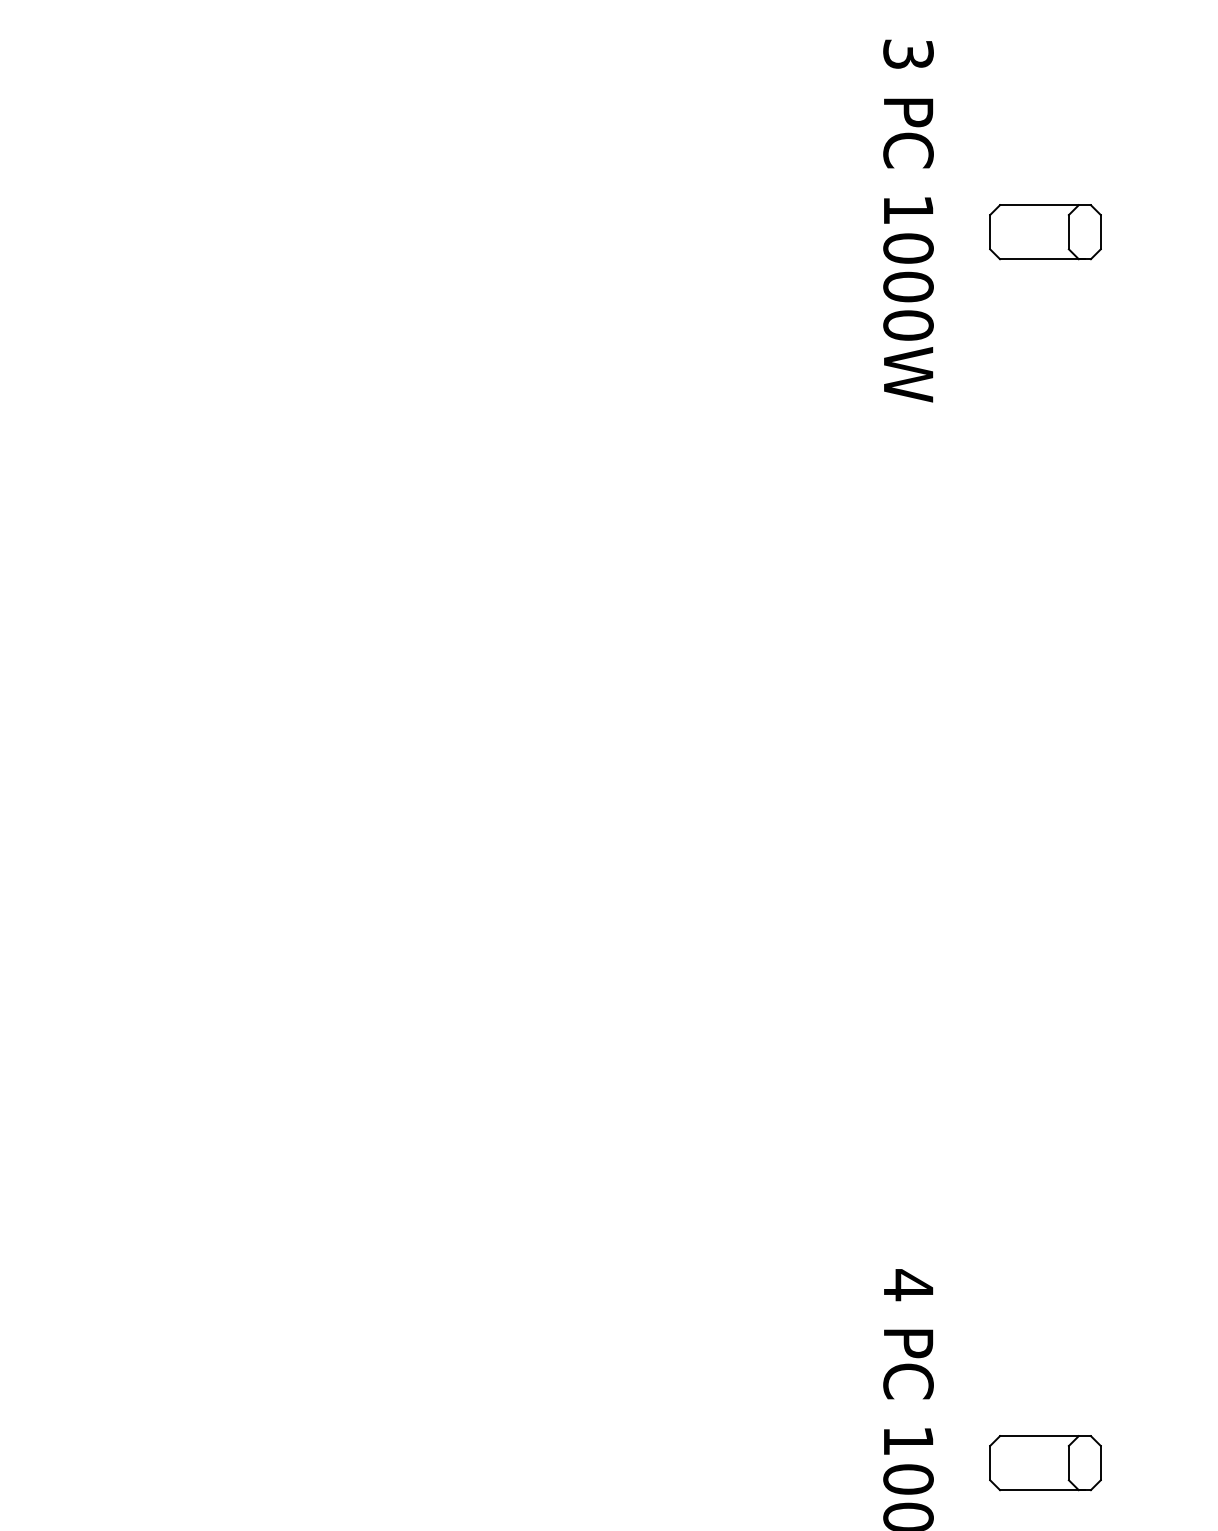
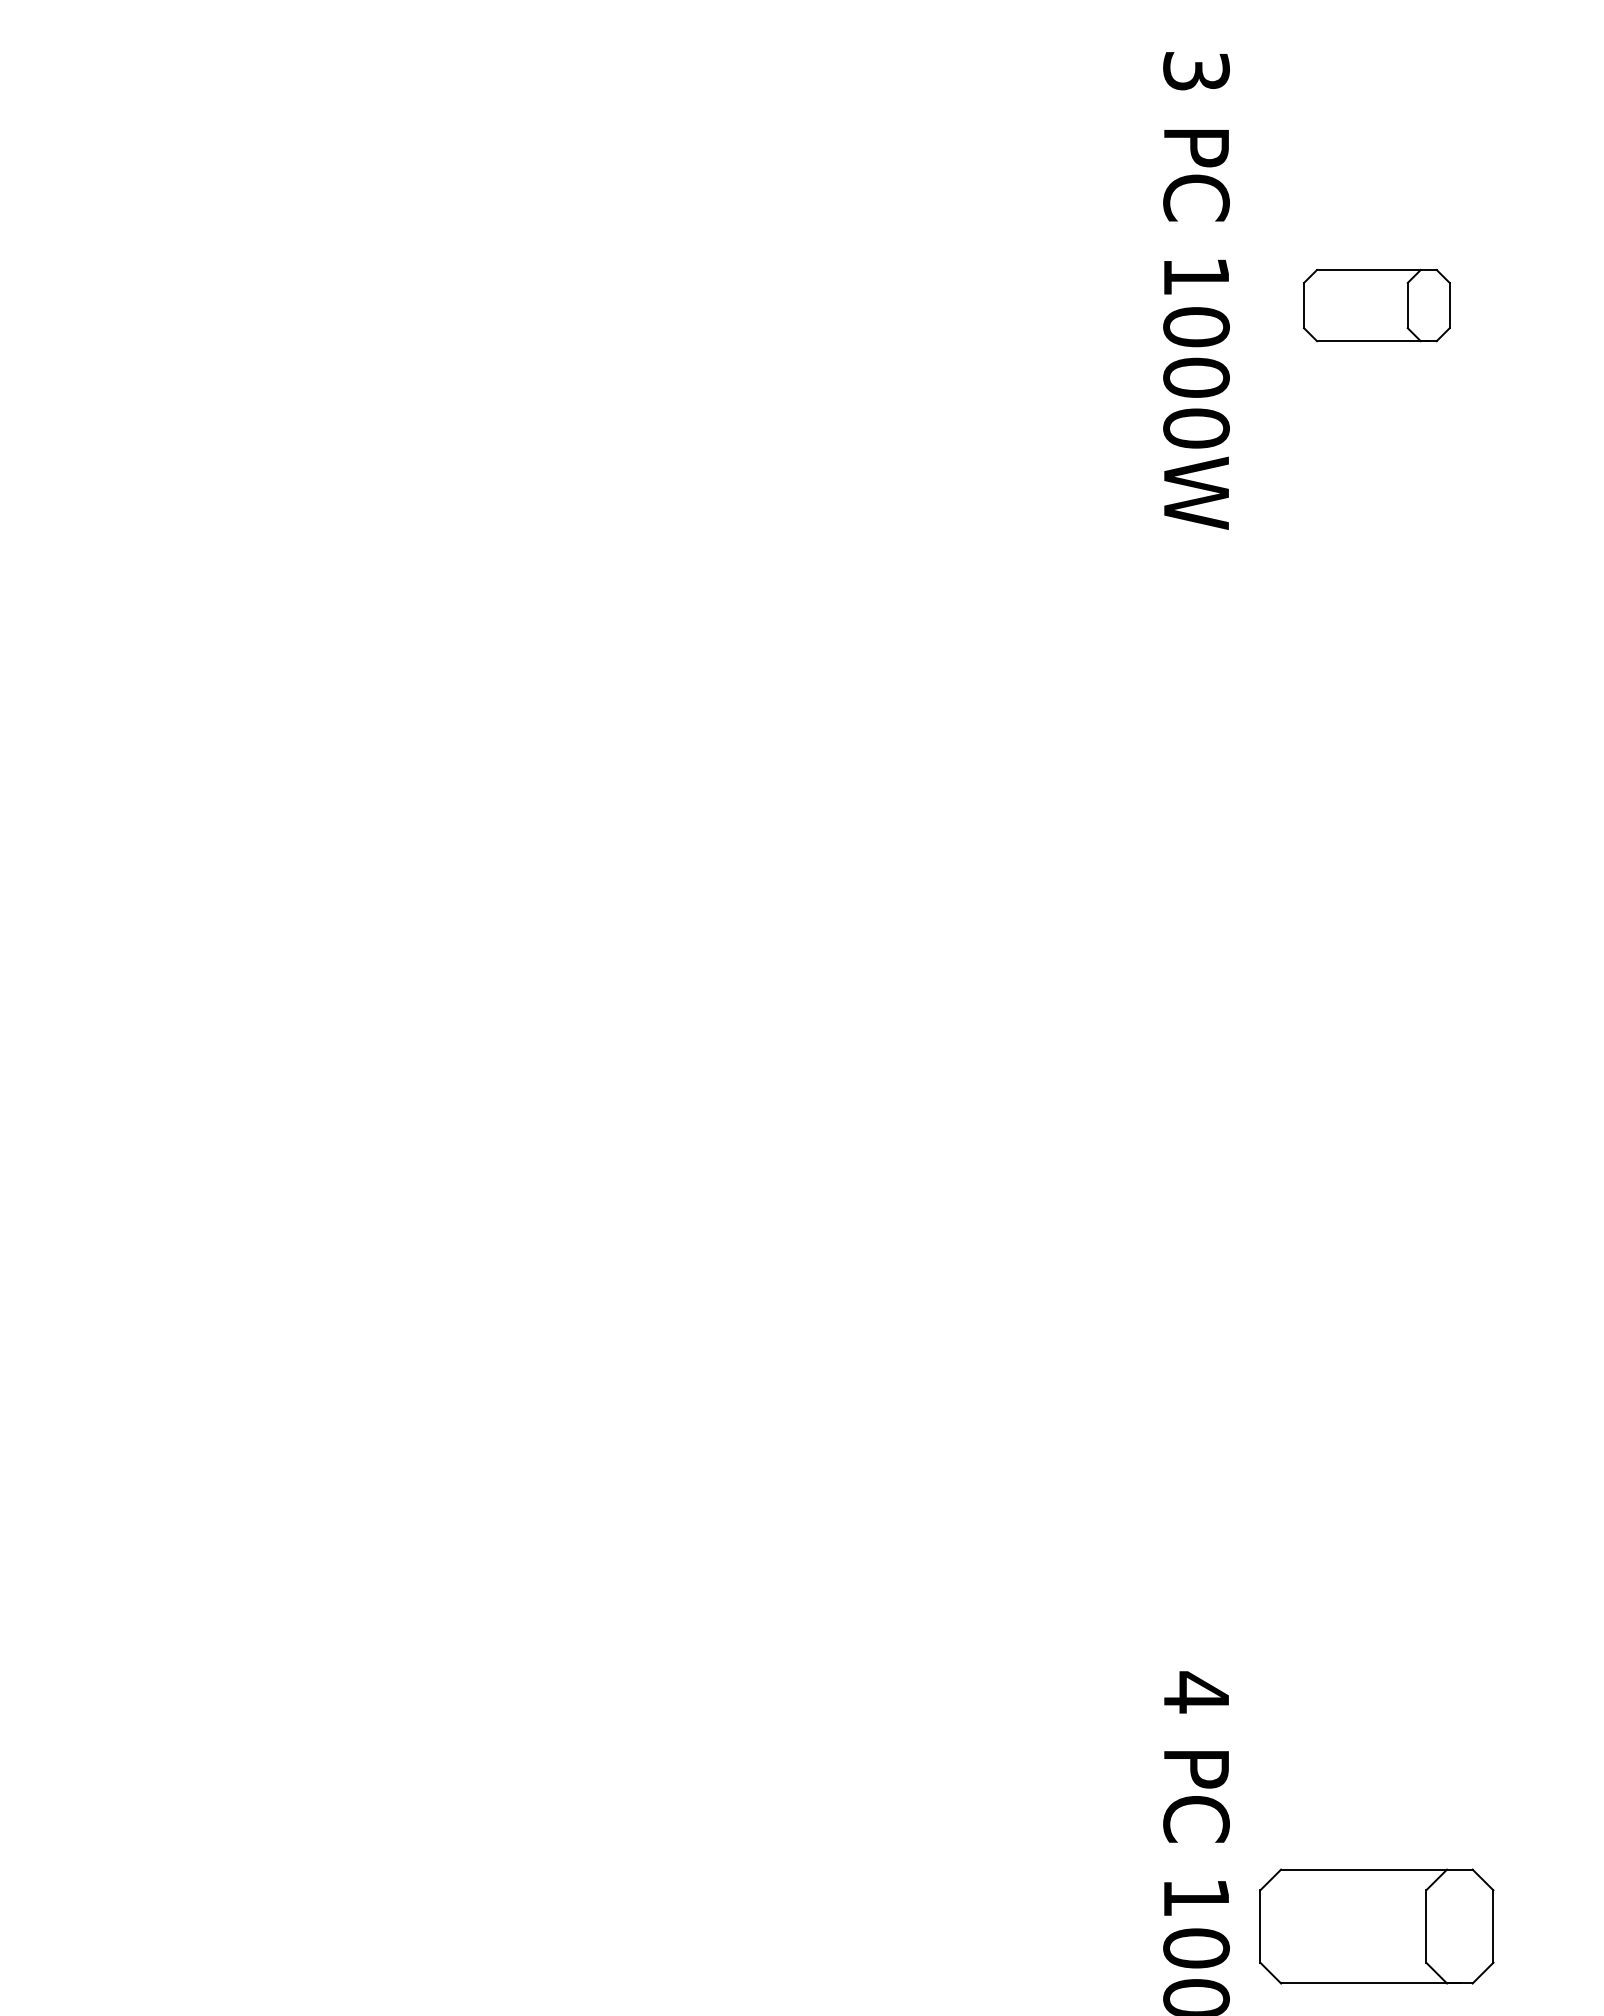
part: (1045, 1463) -> (1376, 1927), size x1.6

